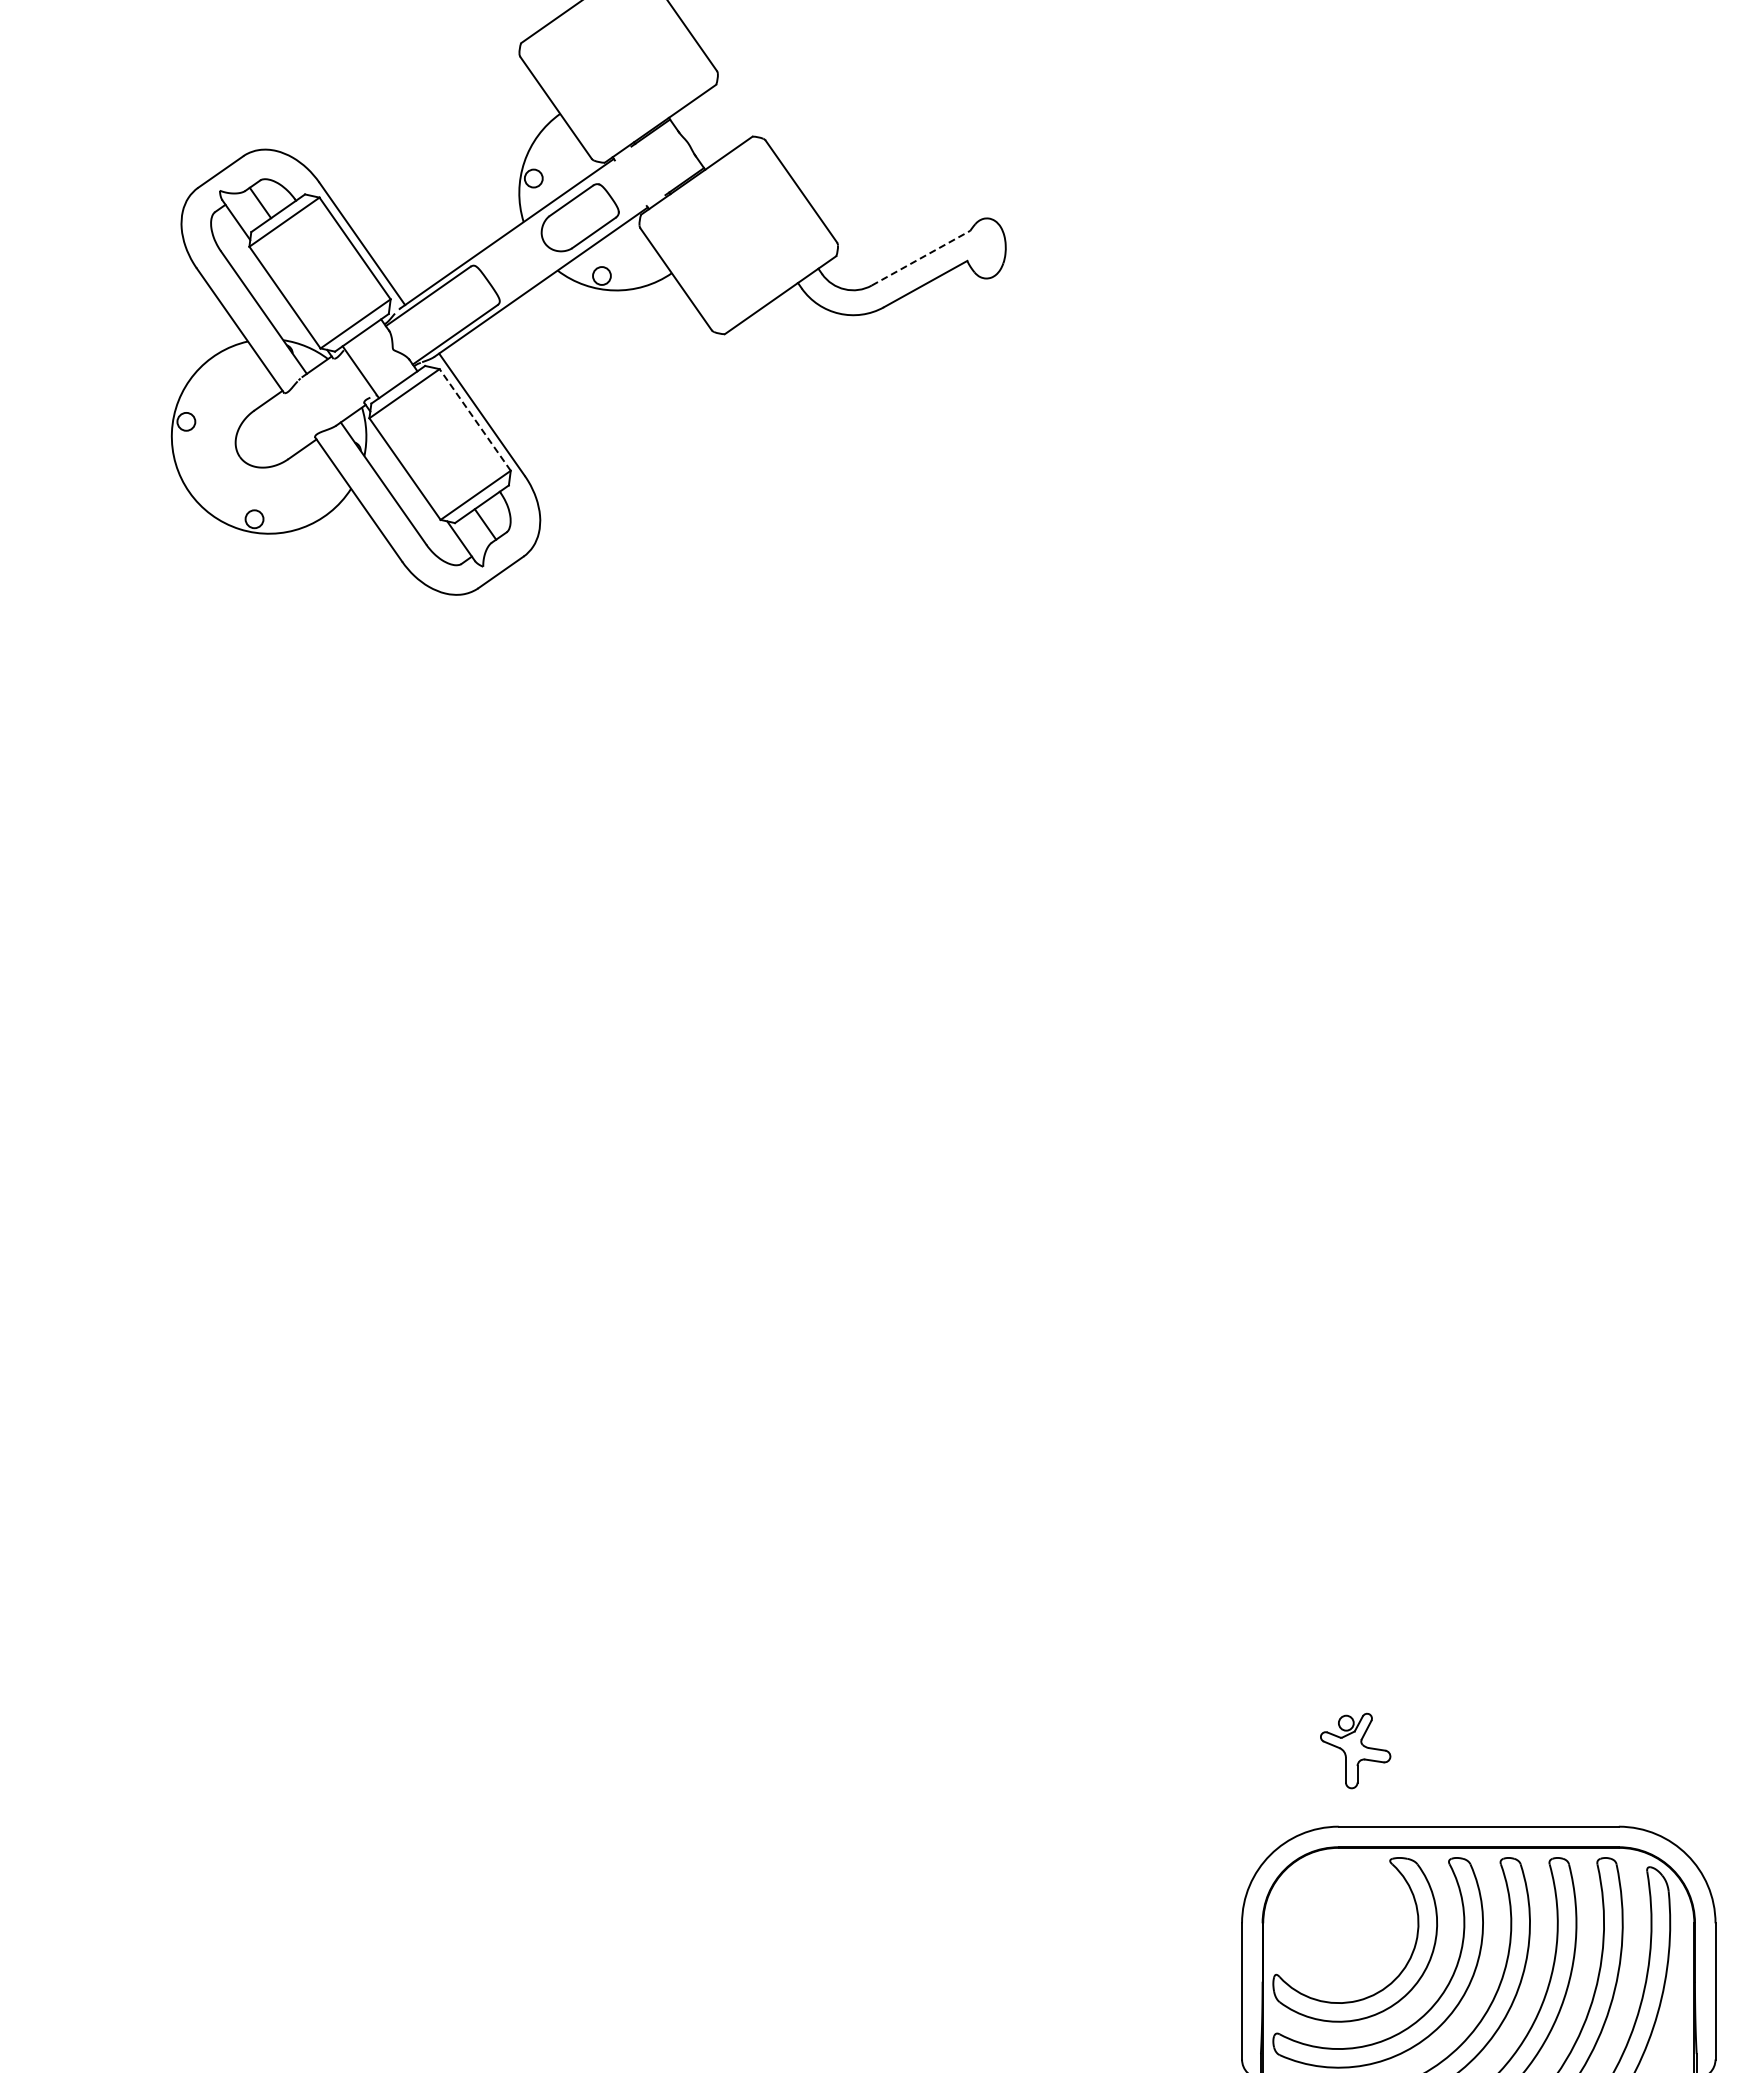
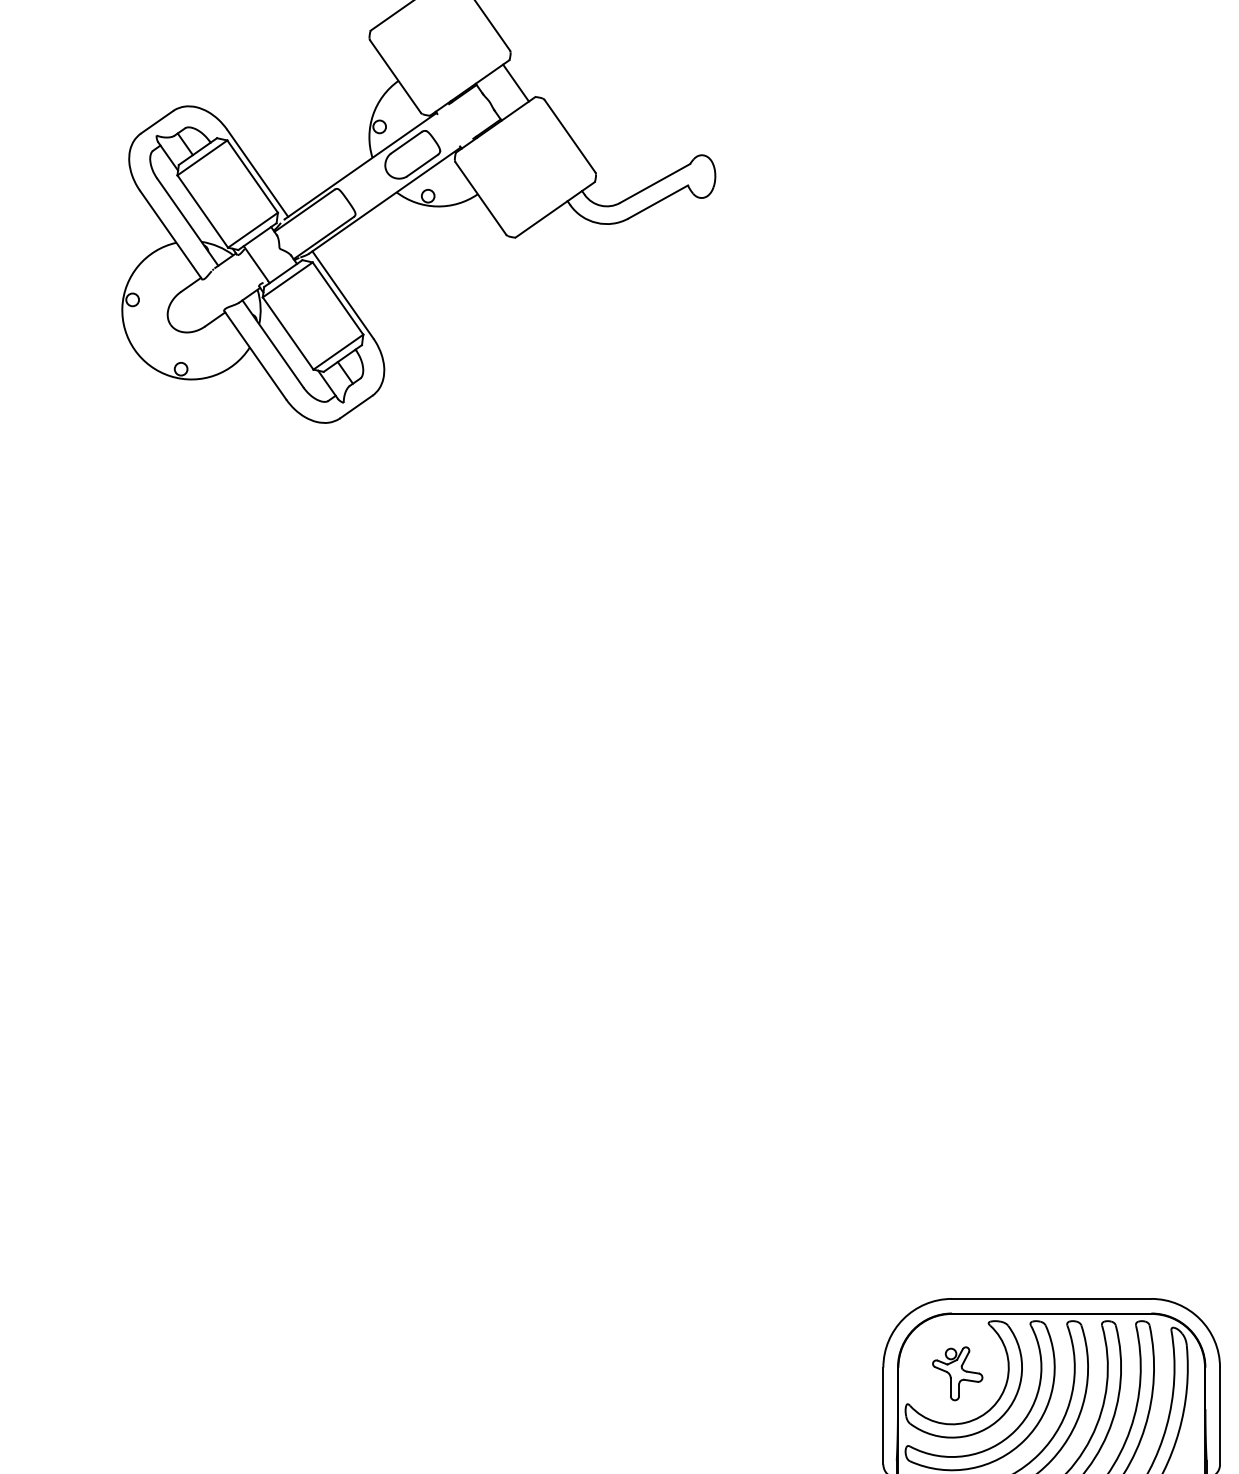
line: (725, 116) -> (516, 82), added
line: (921, 257) -> (655, 183), dashed -> solid
line: (474, 419) -> (337, 298), dashed -> solid
part: (1355, 1750) -> (957, 1373), moved

